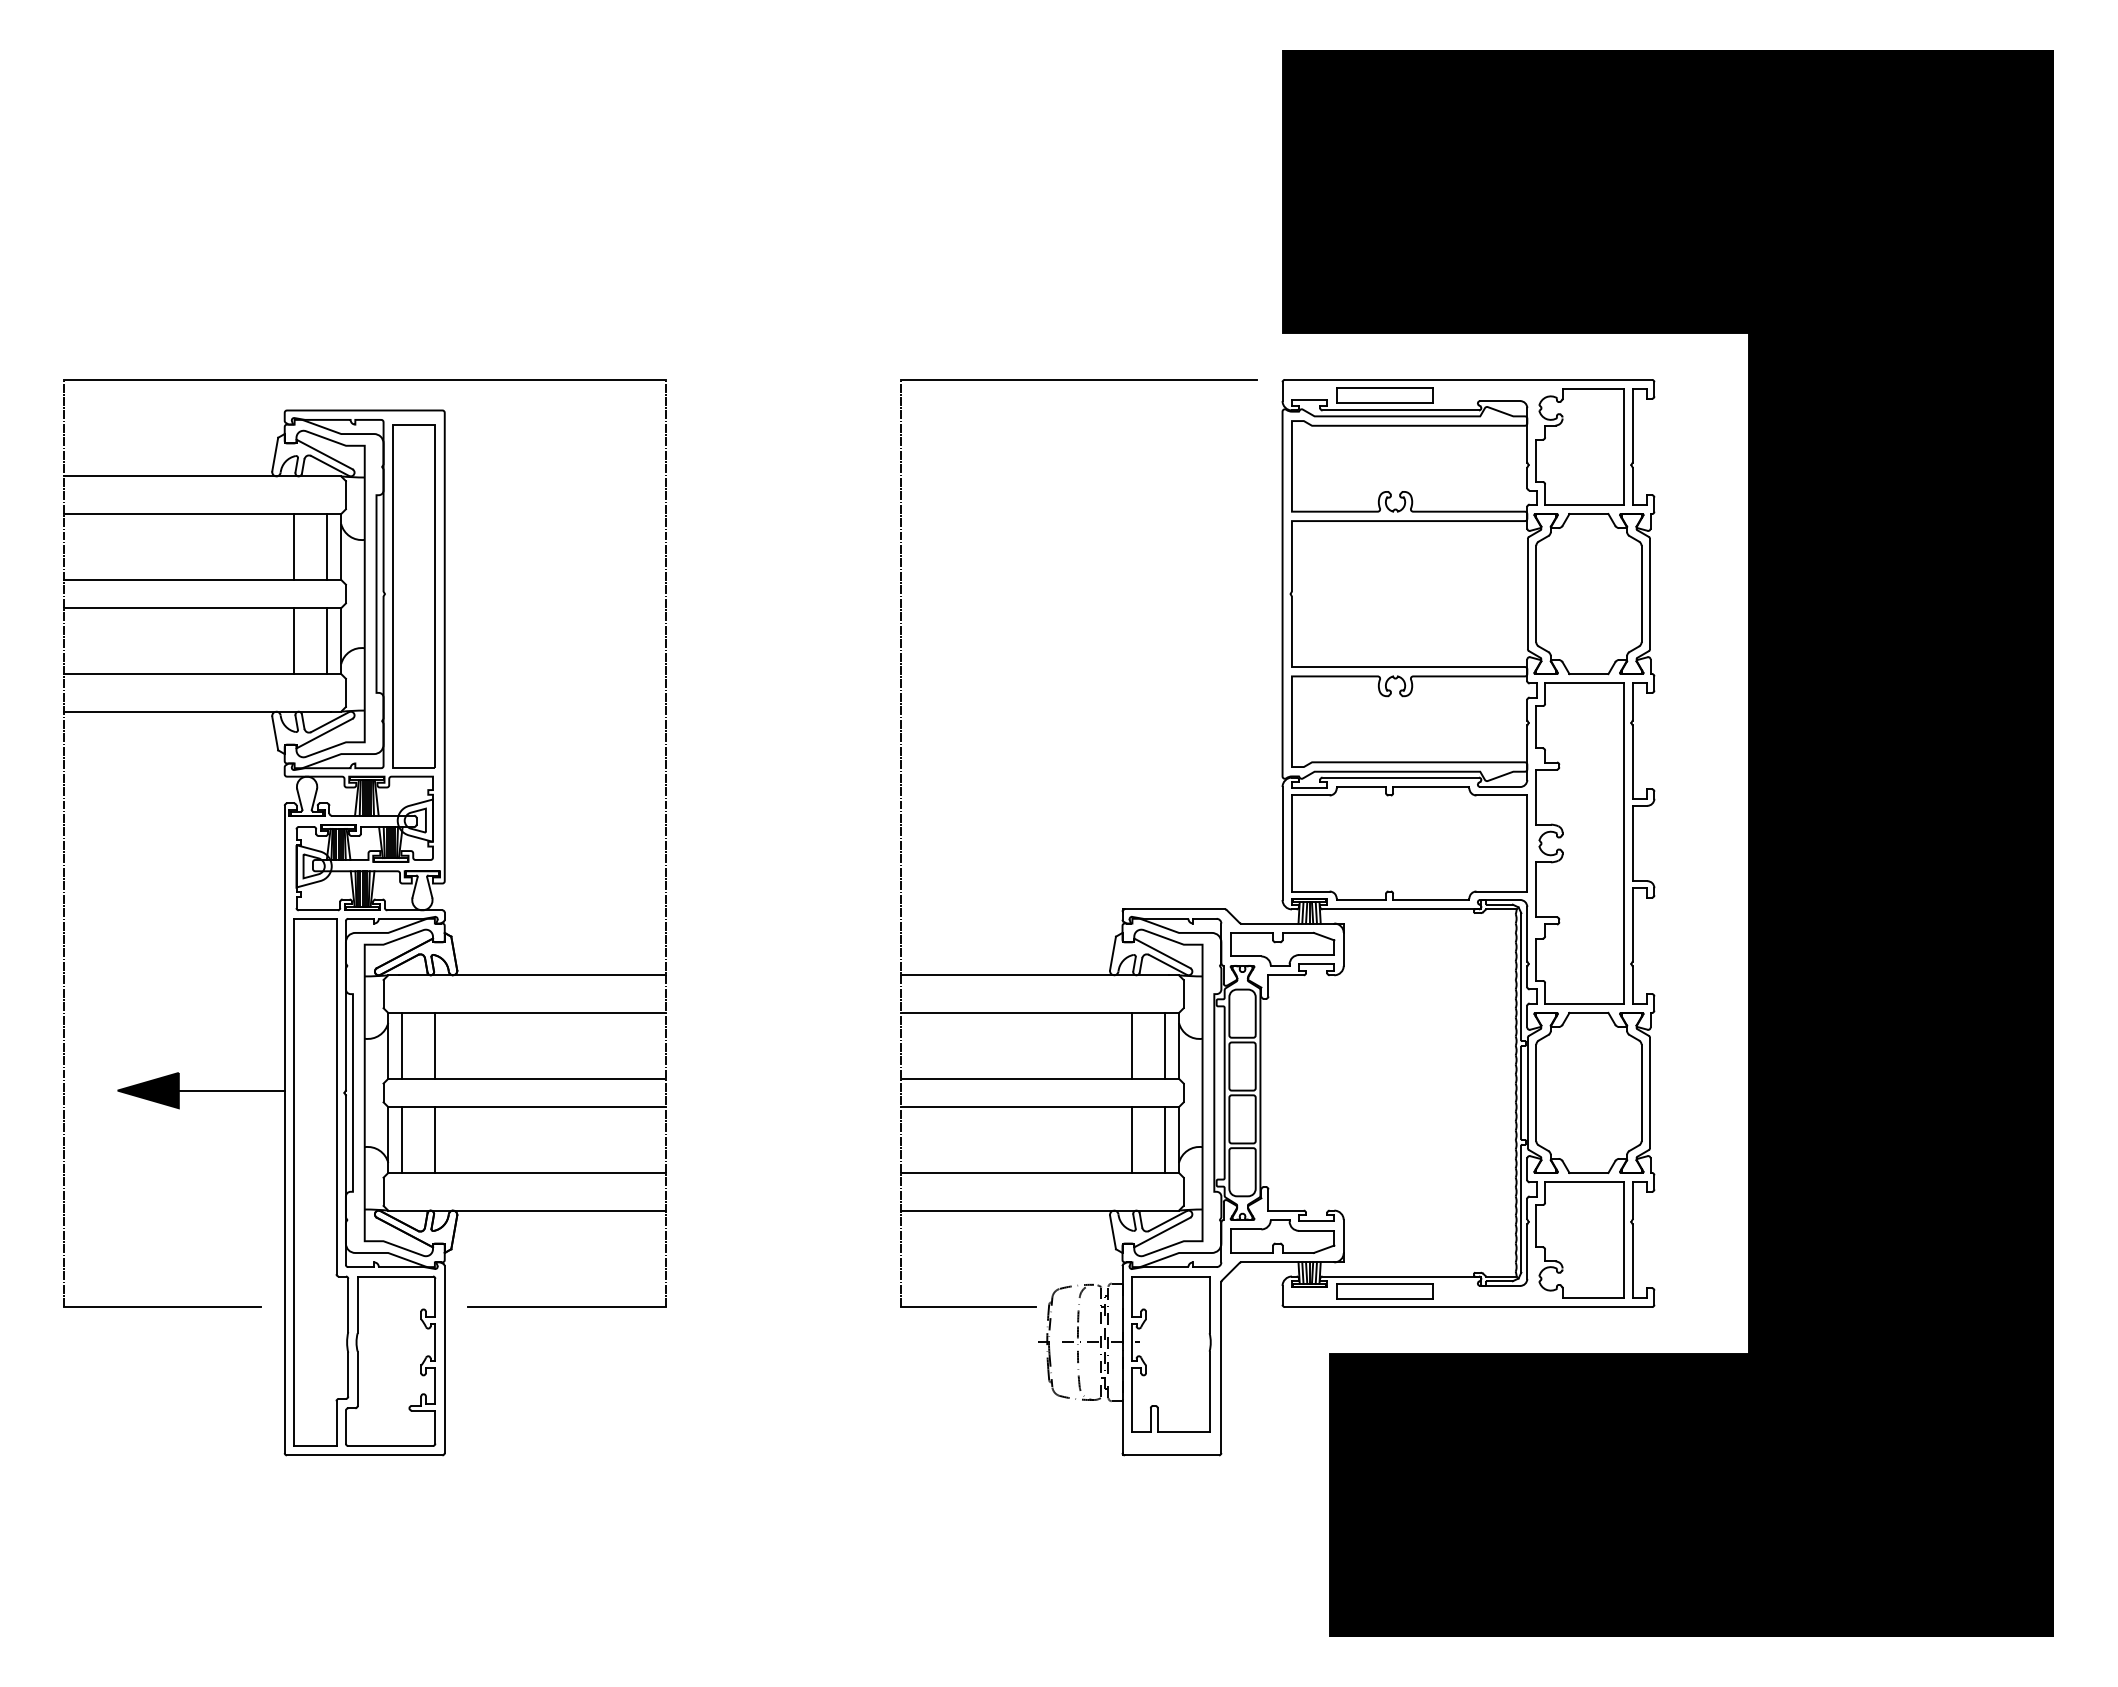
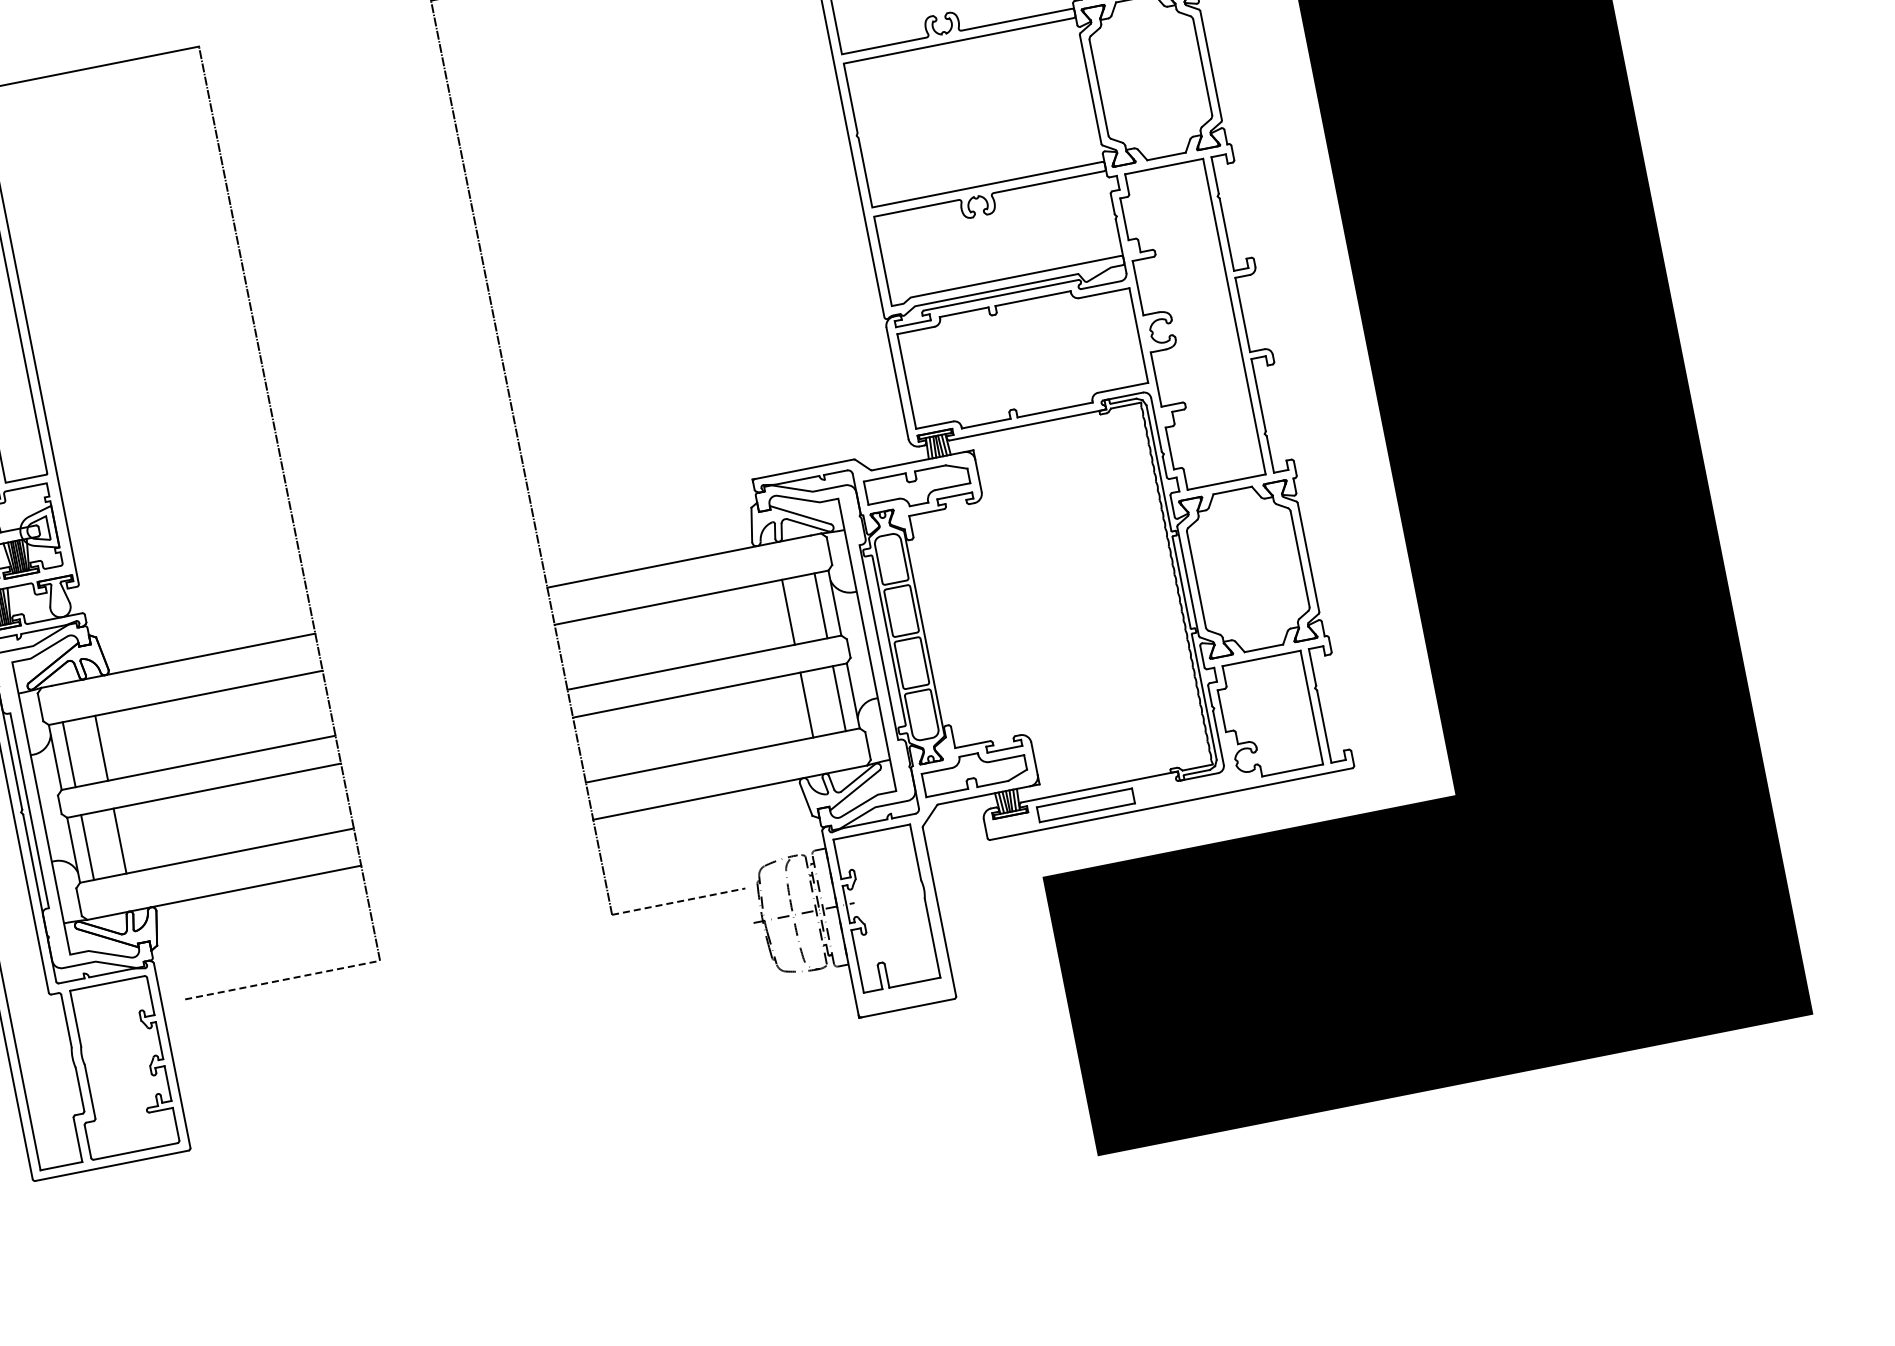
line: (567, 1307) -> (283, 980), solid -> dashed
line: (968, 1307) -> (678, 902), solid -> dashed

